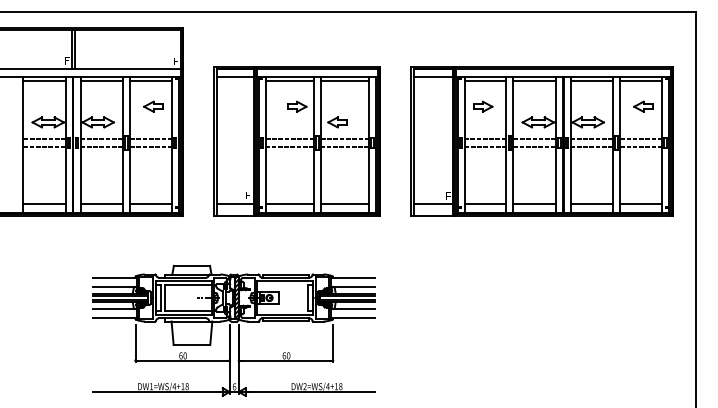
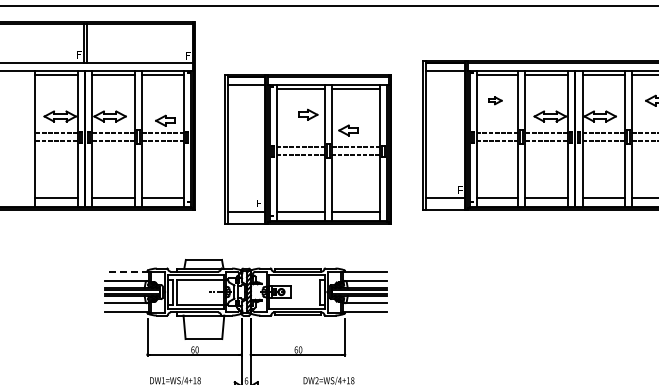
part: (153, 106) -> (165, 120), moved
part: (483, 106) -> (495, 100), size x0.7
part: (296, 141) -> (307, 149), moved
line: (115, 277) -> (127, 271), solid -> dashed

